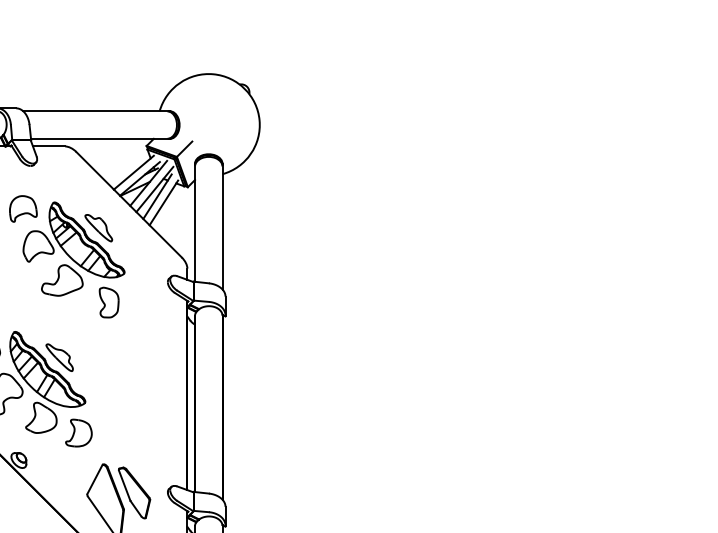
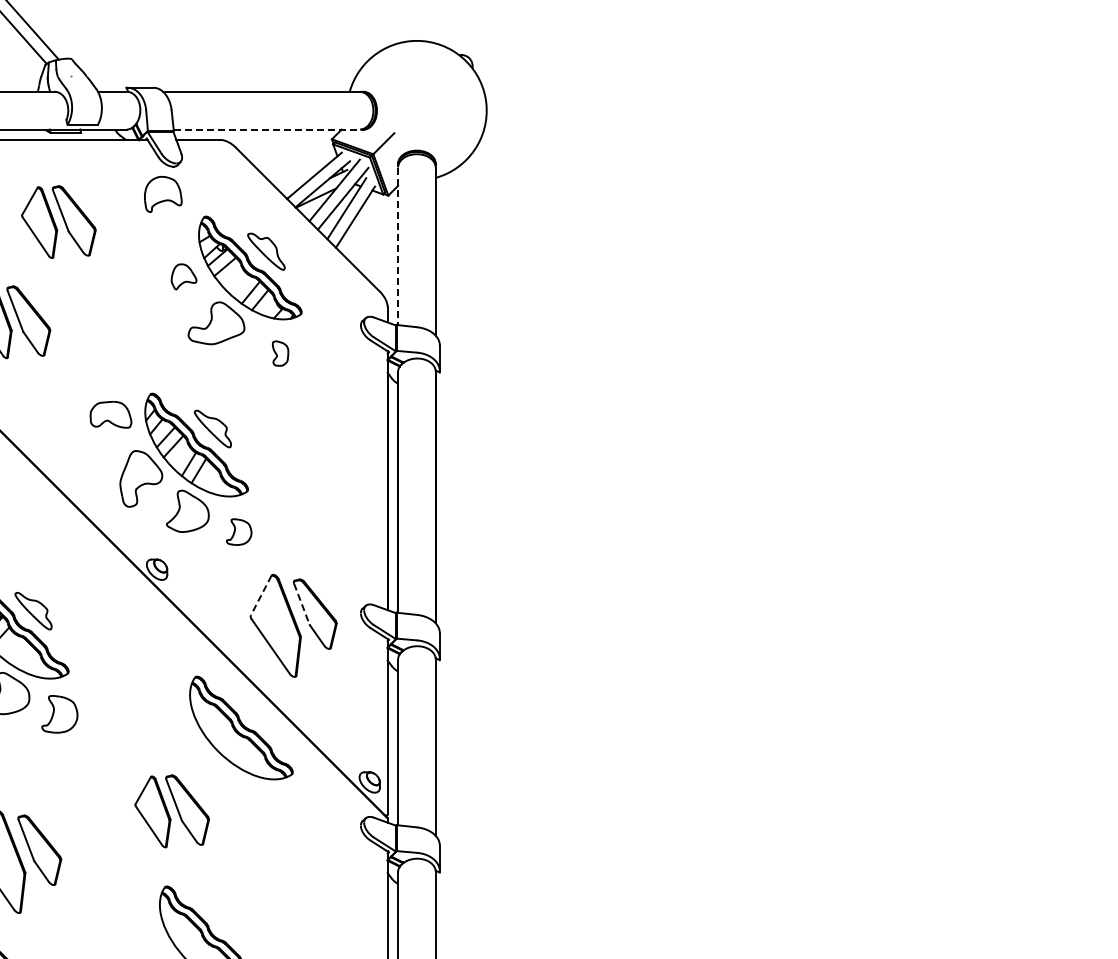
line: (99, 138) -> (267, 129), solid -> dashed
part: (23, 208) -> (163, 193), moved
line: (195, 224) -> (398, 246), solid -> dashed
part: (38, 246) -> (183, 276), size x0.6
part: (109, 302) -> (280, 353), size x0.6
part: (78, 432) -> (238, 531), size x0.7
line: (94, 480) -> (260, 596), solid -> dashed
line: (124, 485) -> (301, 604), solid -> dashed

